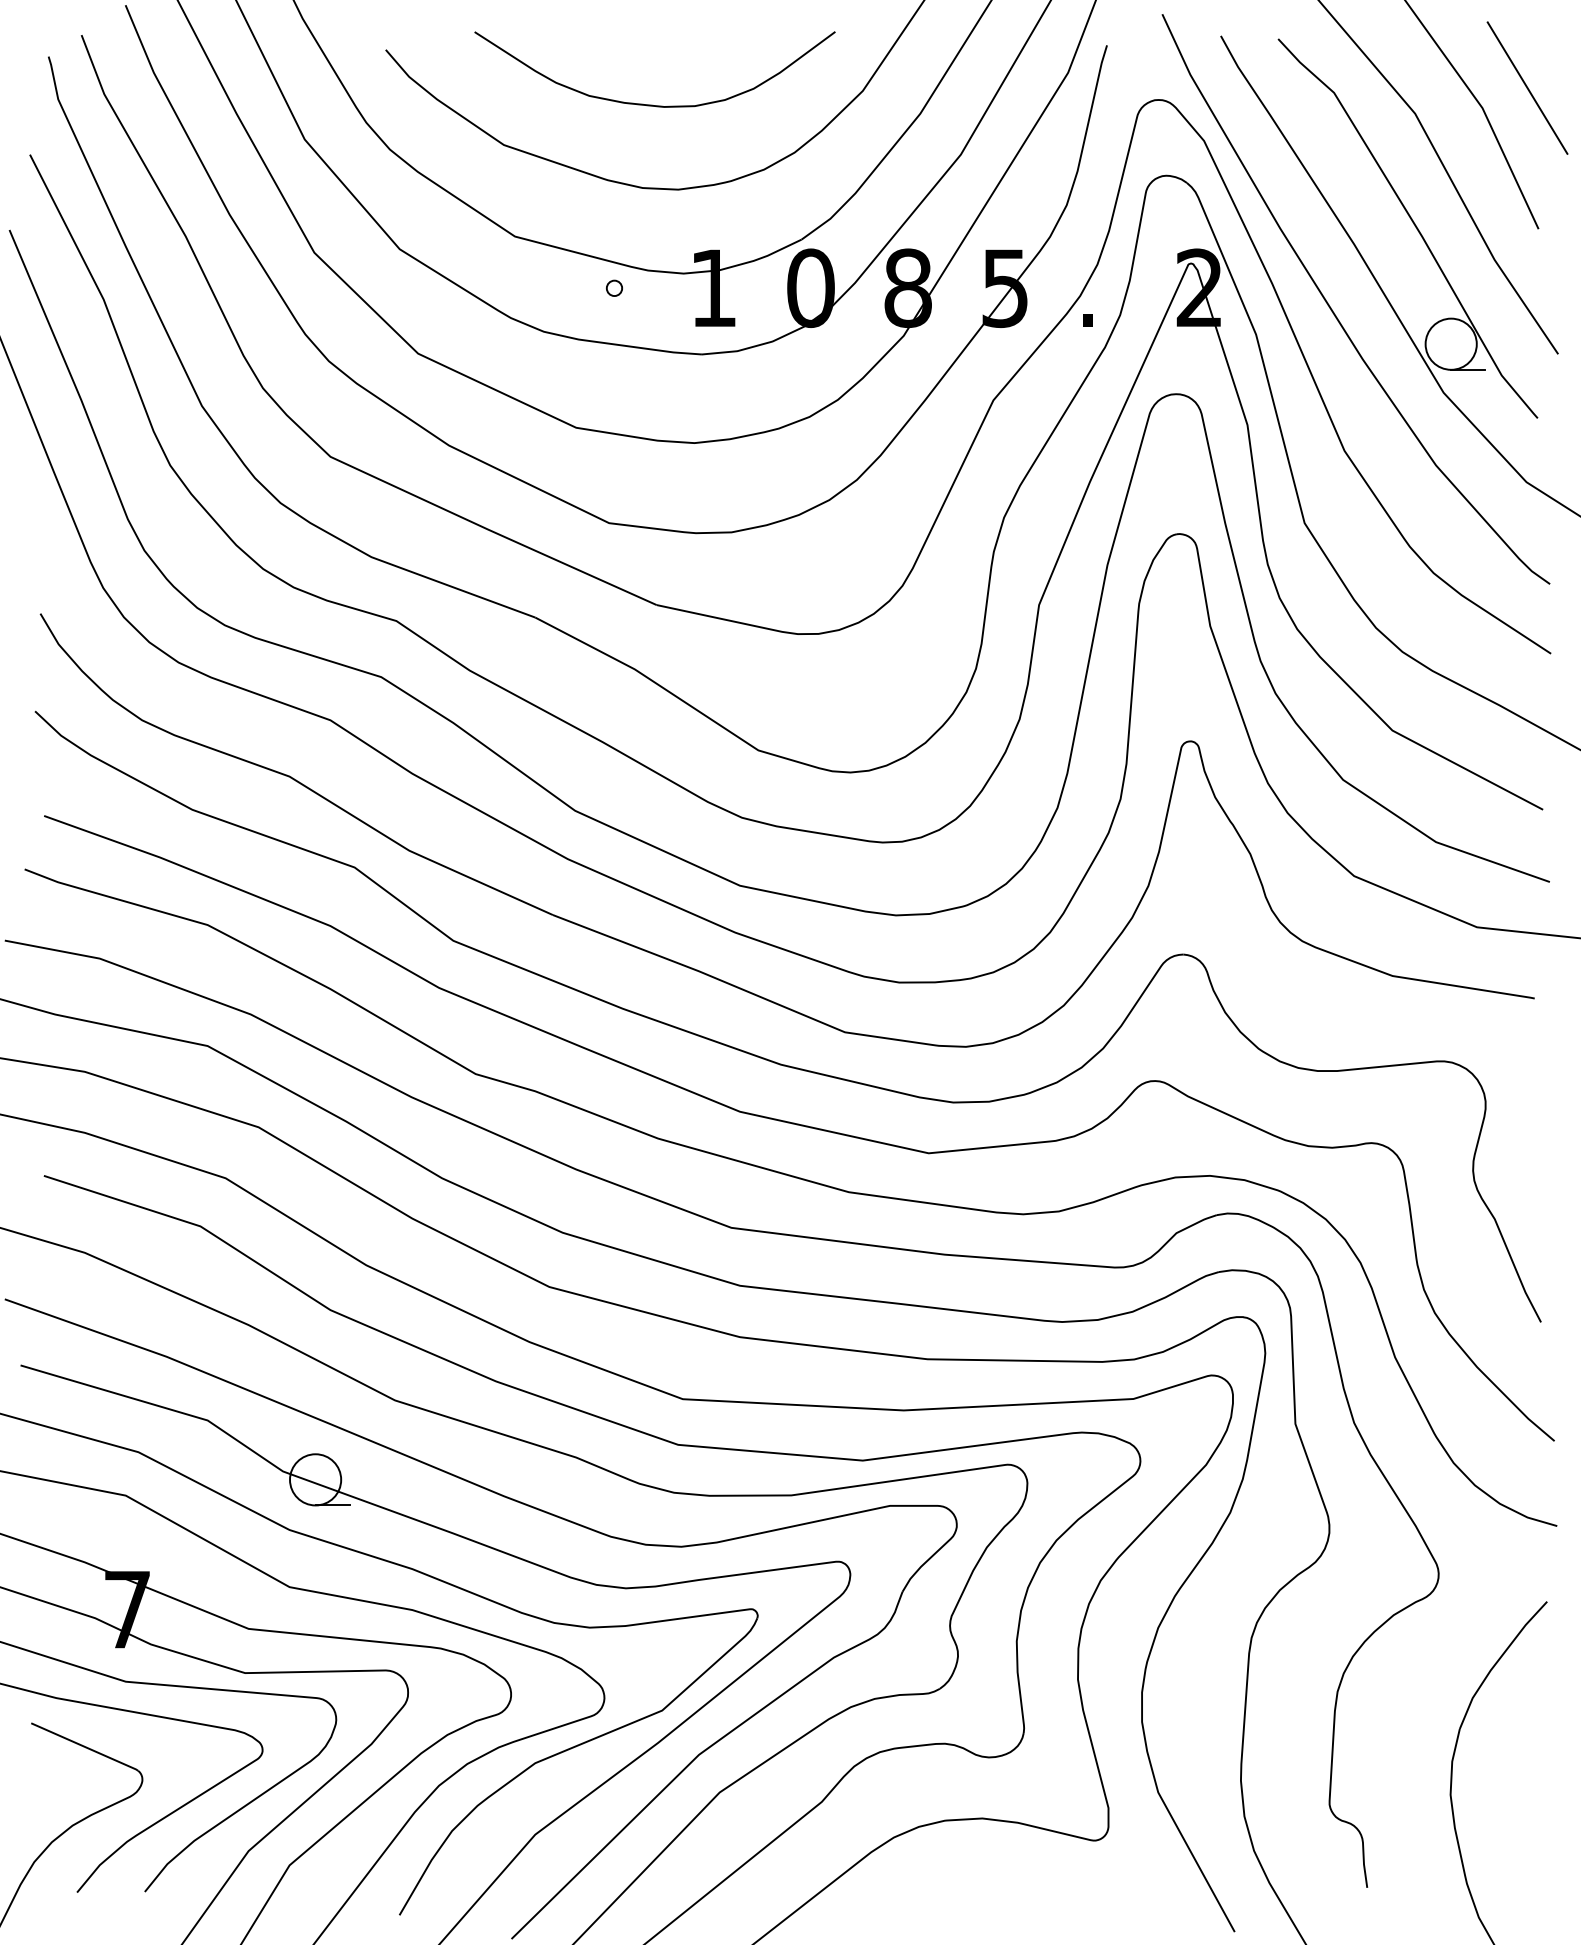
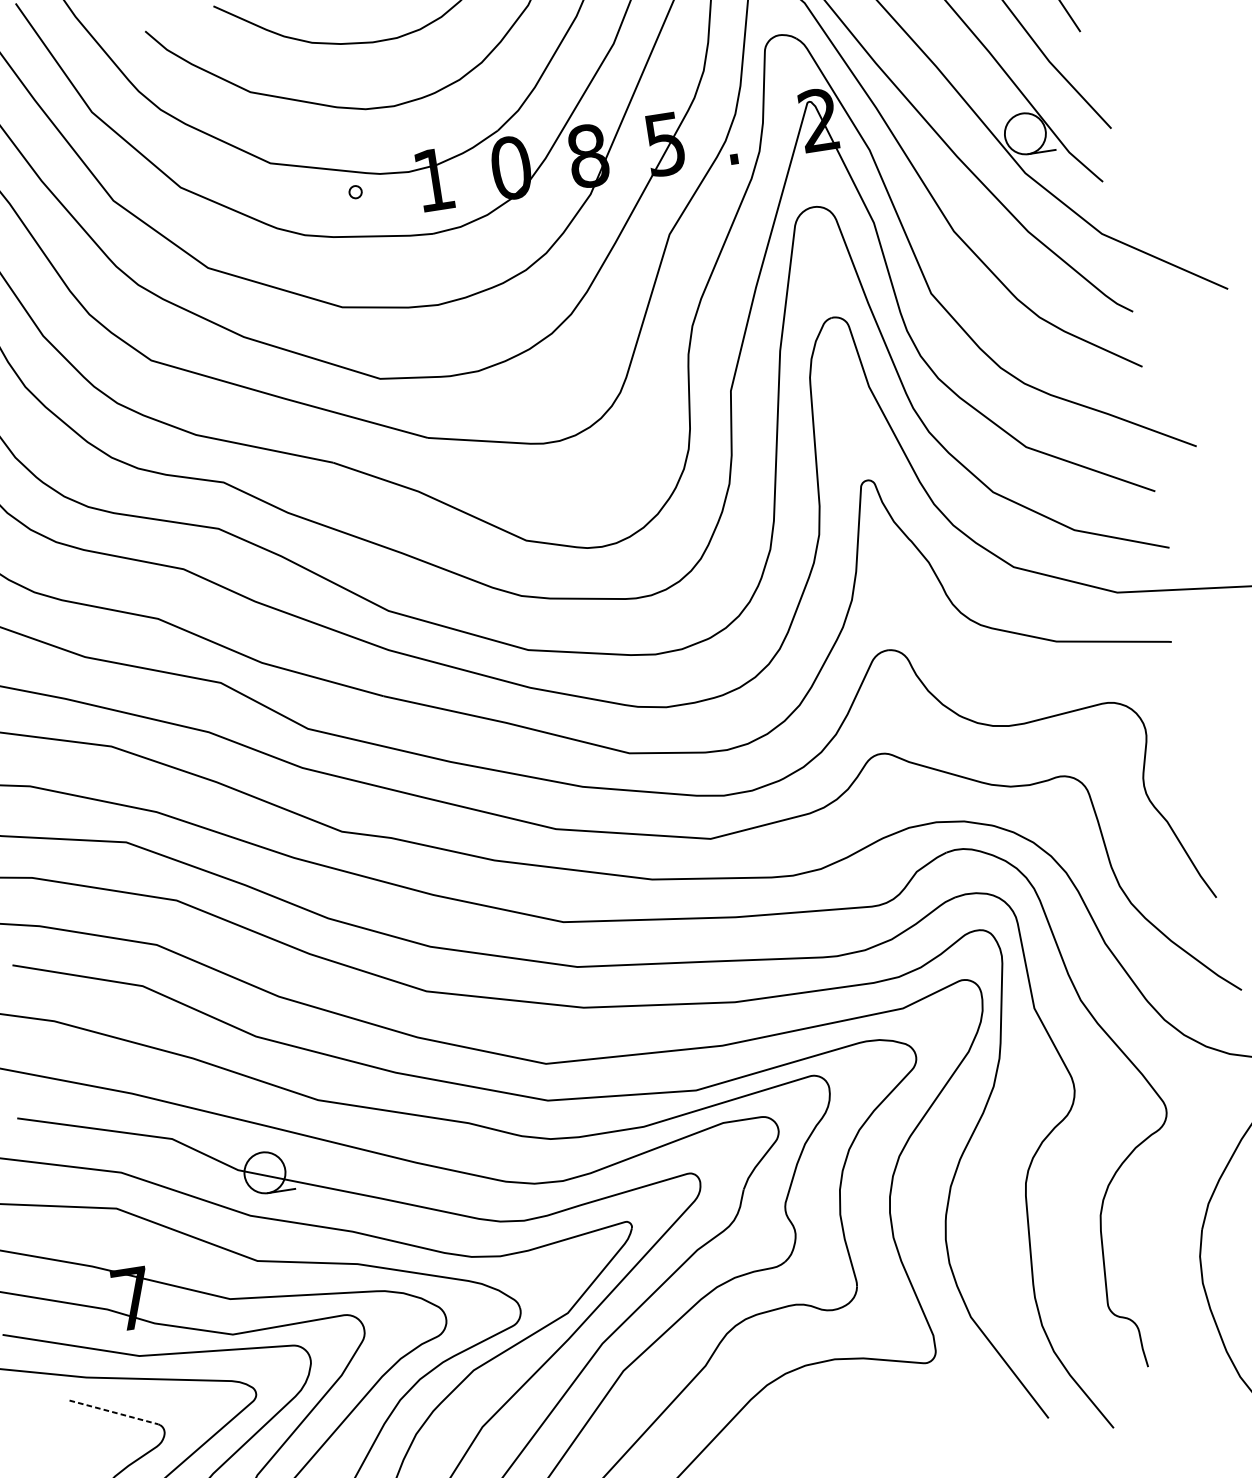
line: (85, 1747) -> (115, 1413), solid -> dashed

